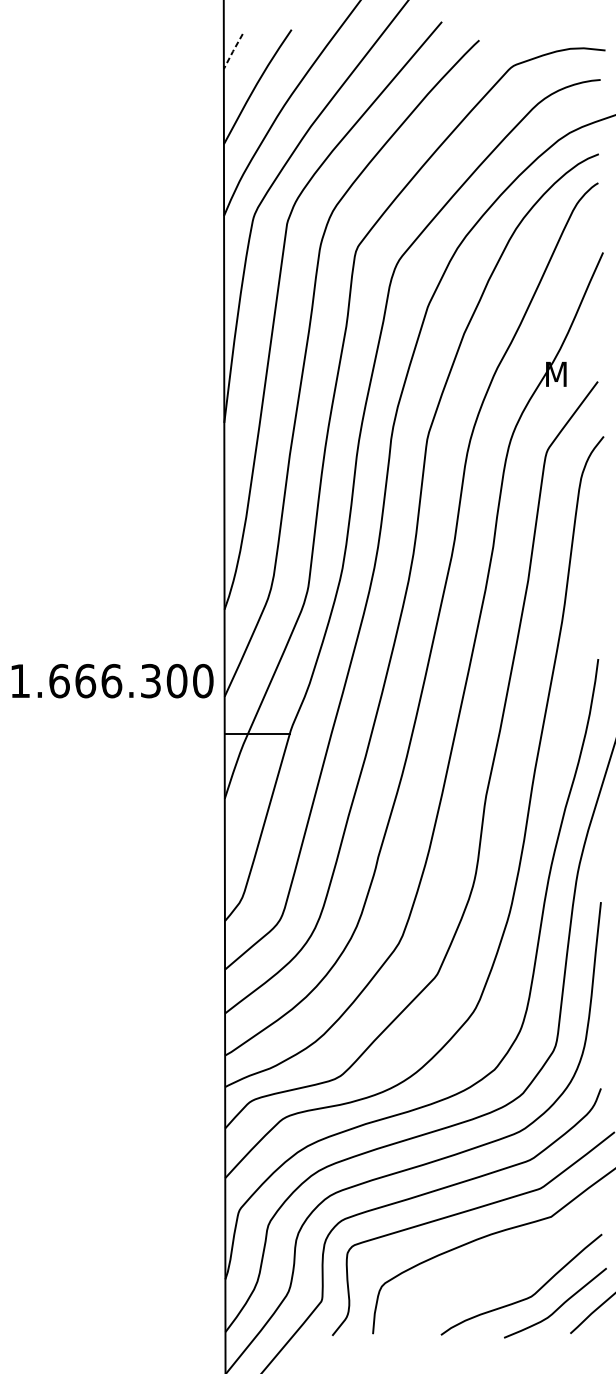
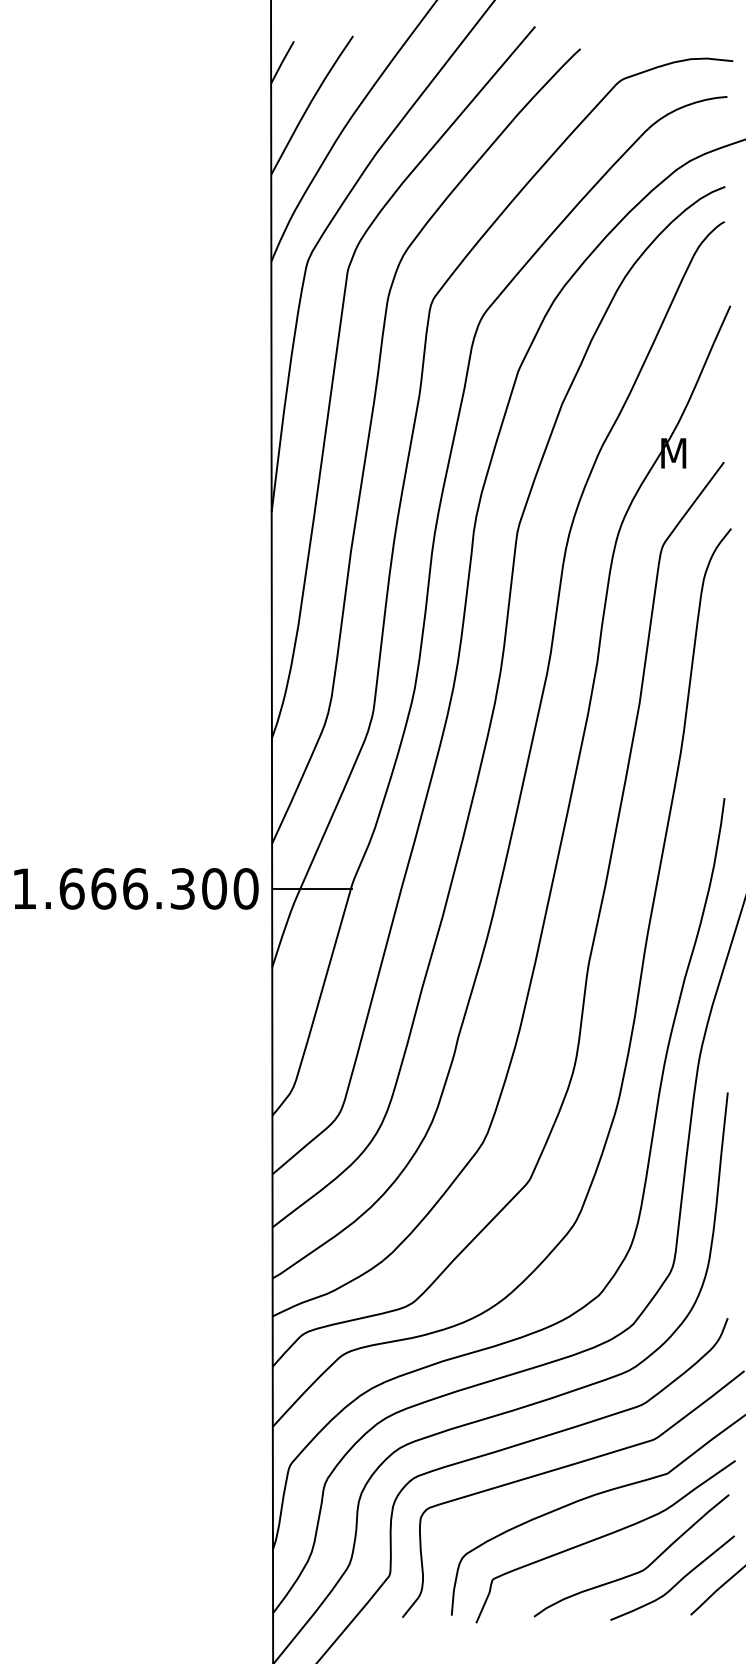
line: (233, 51) -> (282, 62), dashed -> solid
text: (112, 680) -> (136, 888), moved
curve: (498, 1269) -> (603, 1537), added

